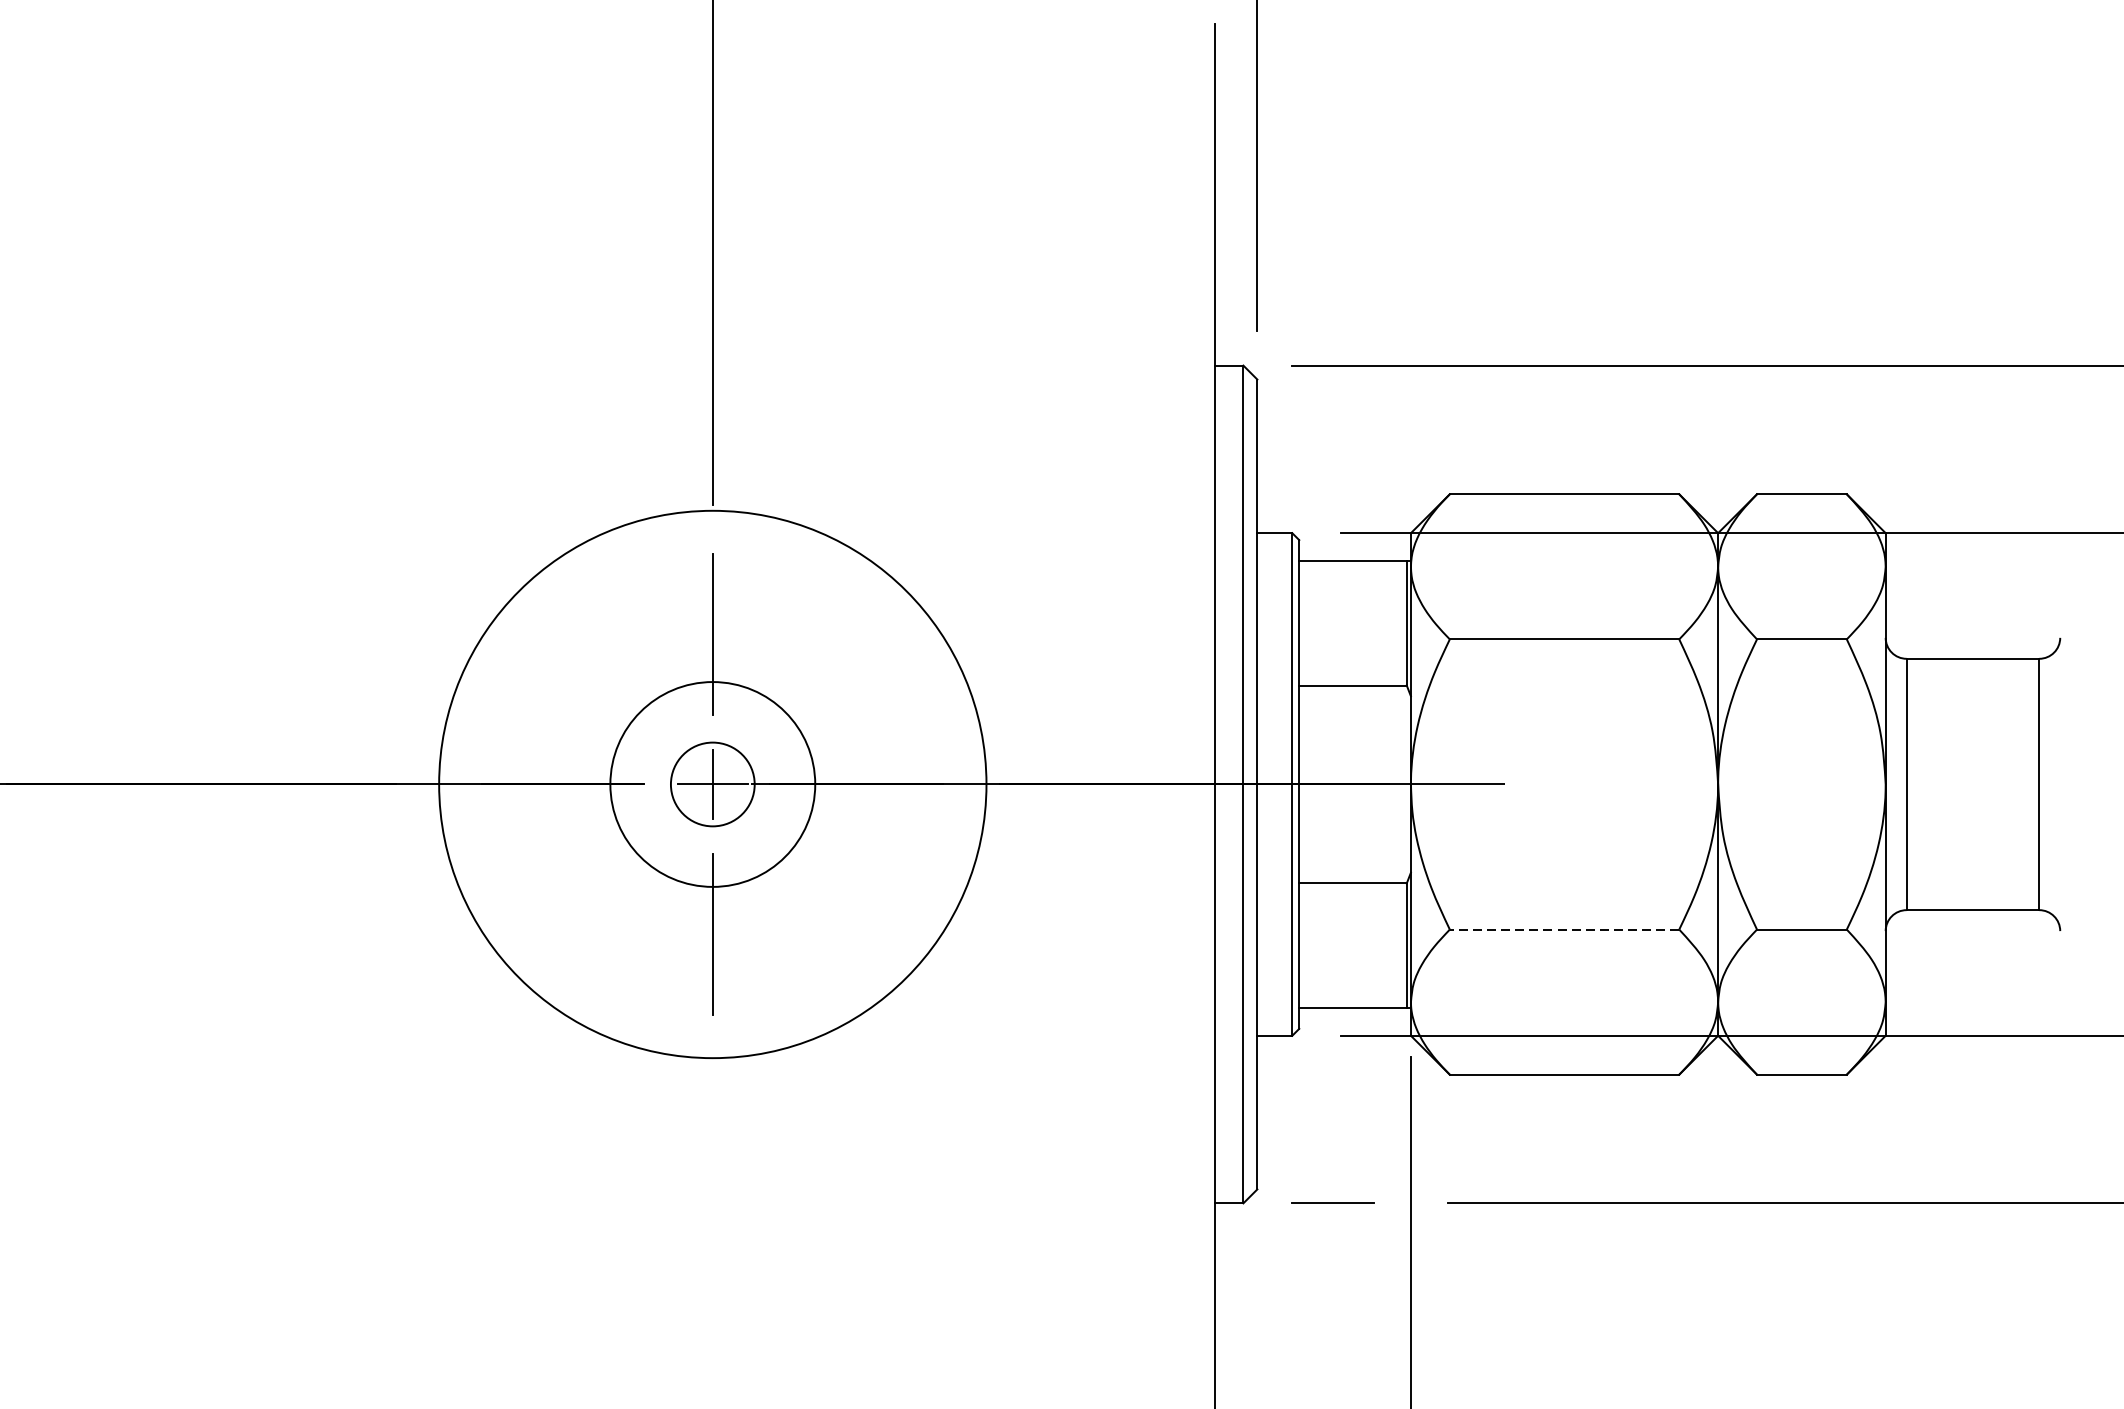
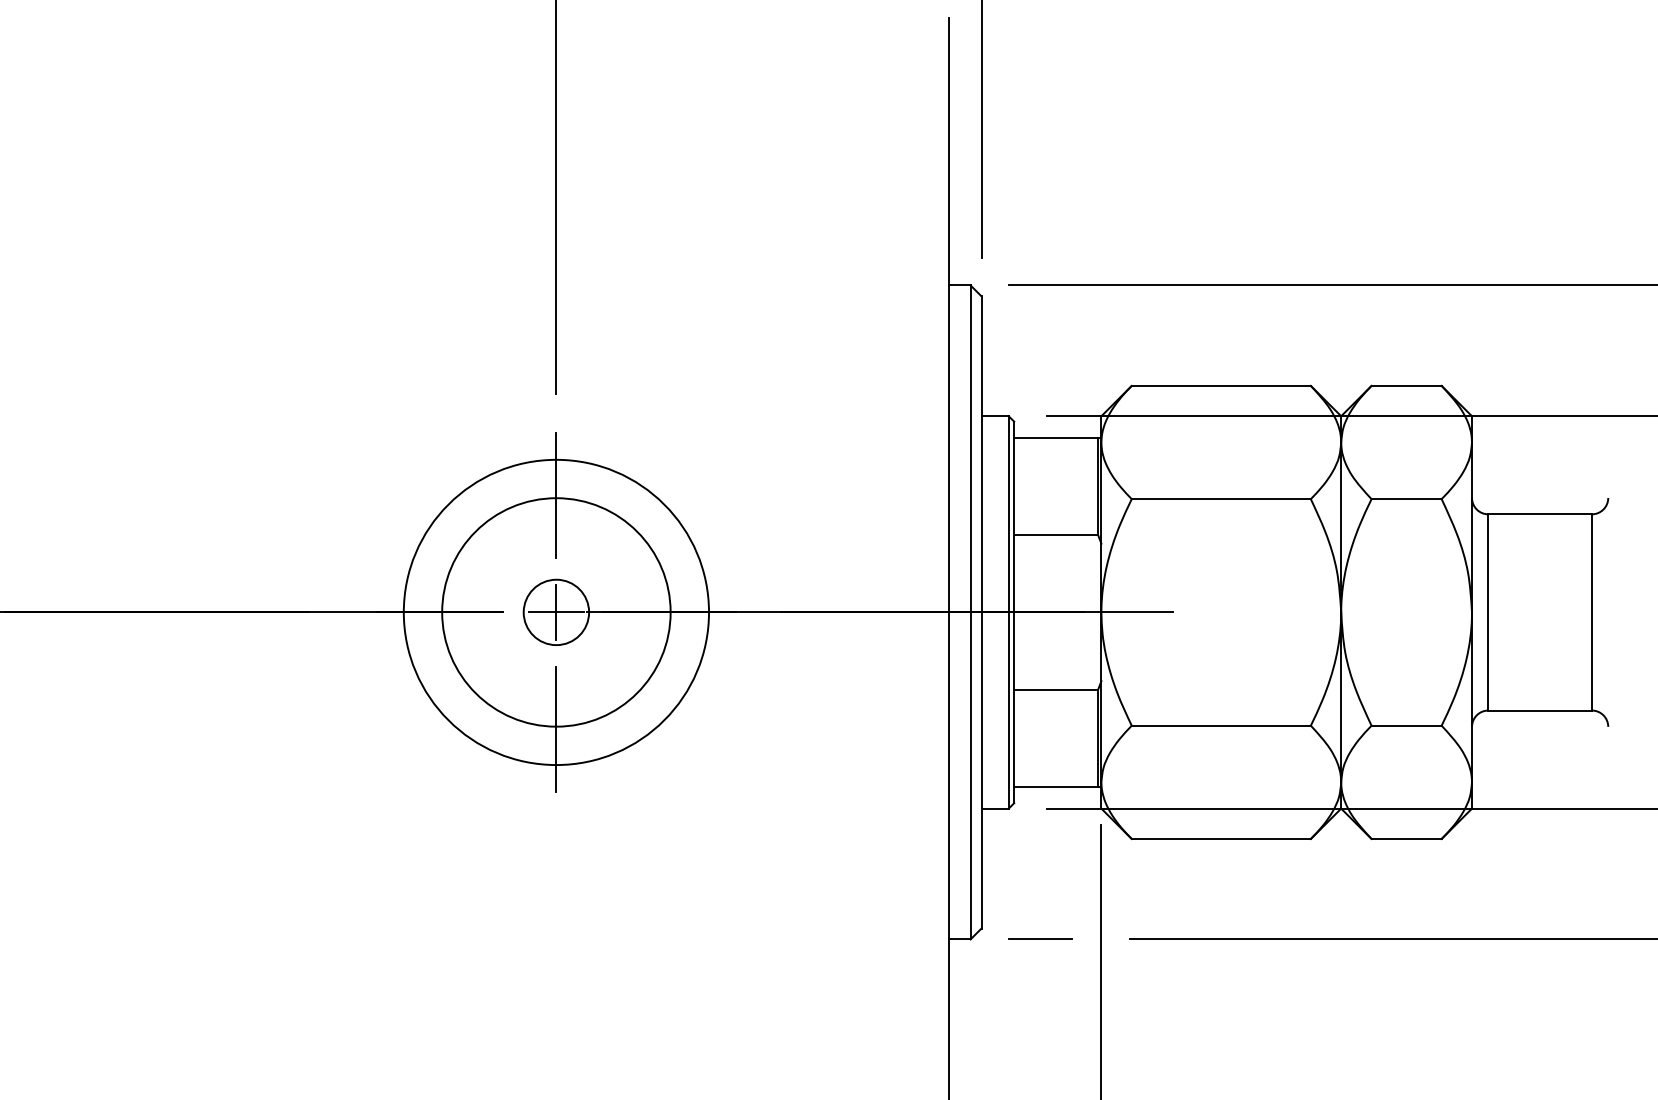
circle: (712, 784) -> (556, 612), size x0.71
circle: (712, 784) -> (556, 612), size x1.43
line: (1564, 929) -> (1221, 725), dashed -> solid

